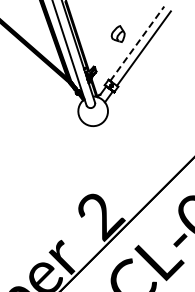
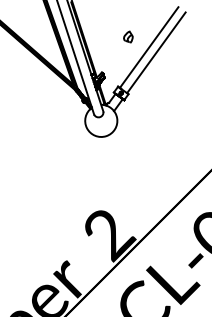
part: (117, 33) -> (127, 36), size x0.62
line: (137, 43) -> (149, 47), dashed -> solid

